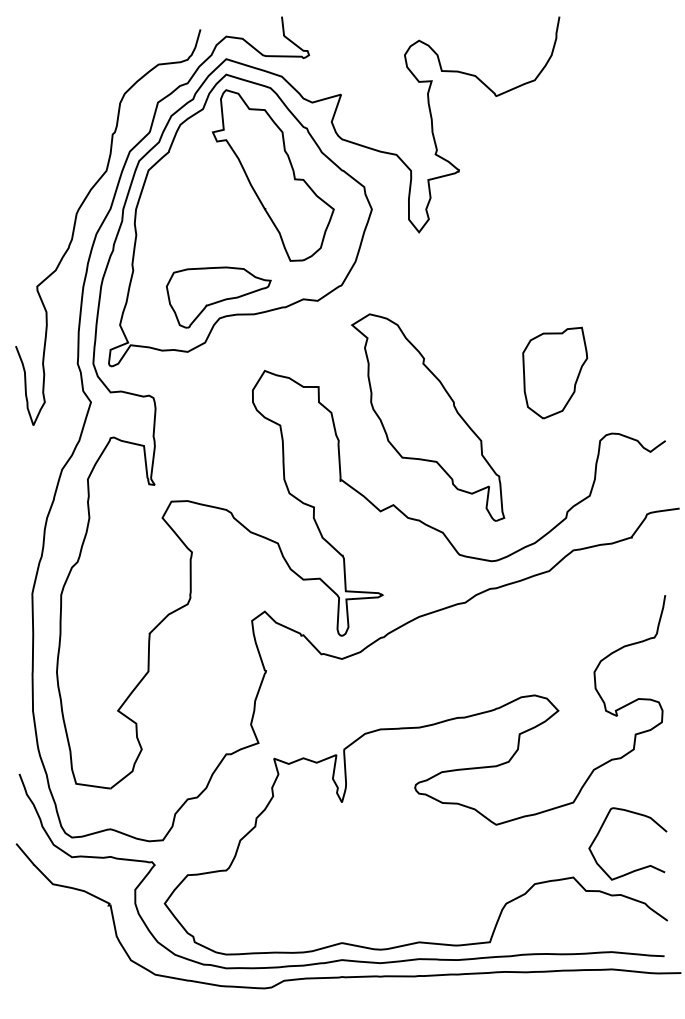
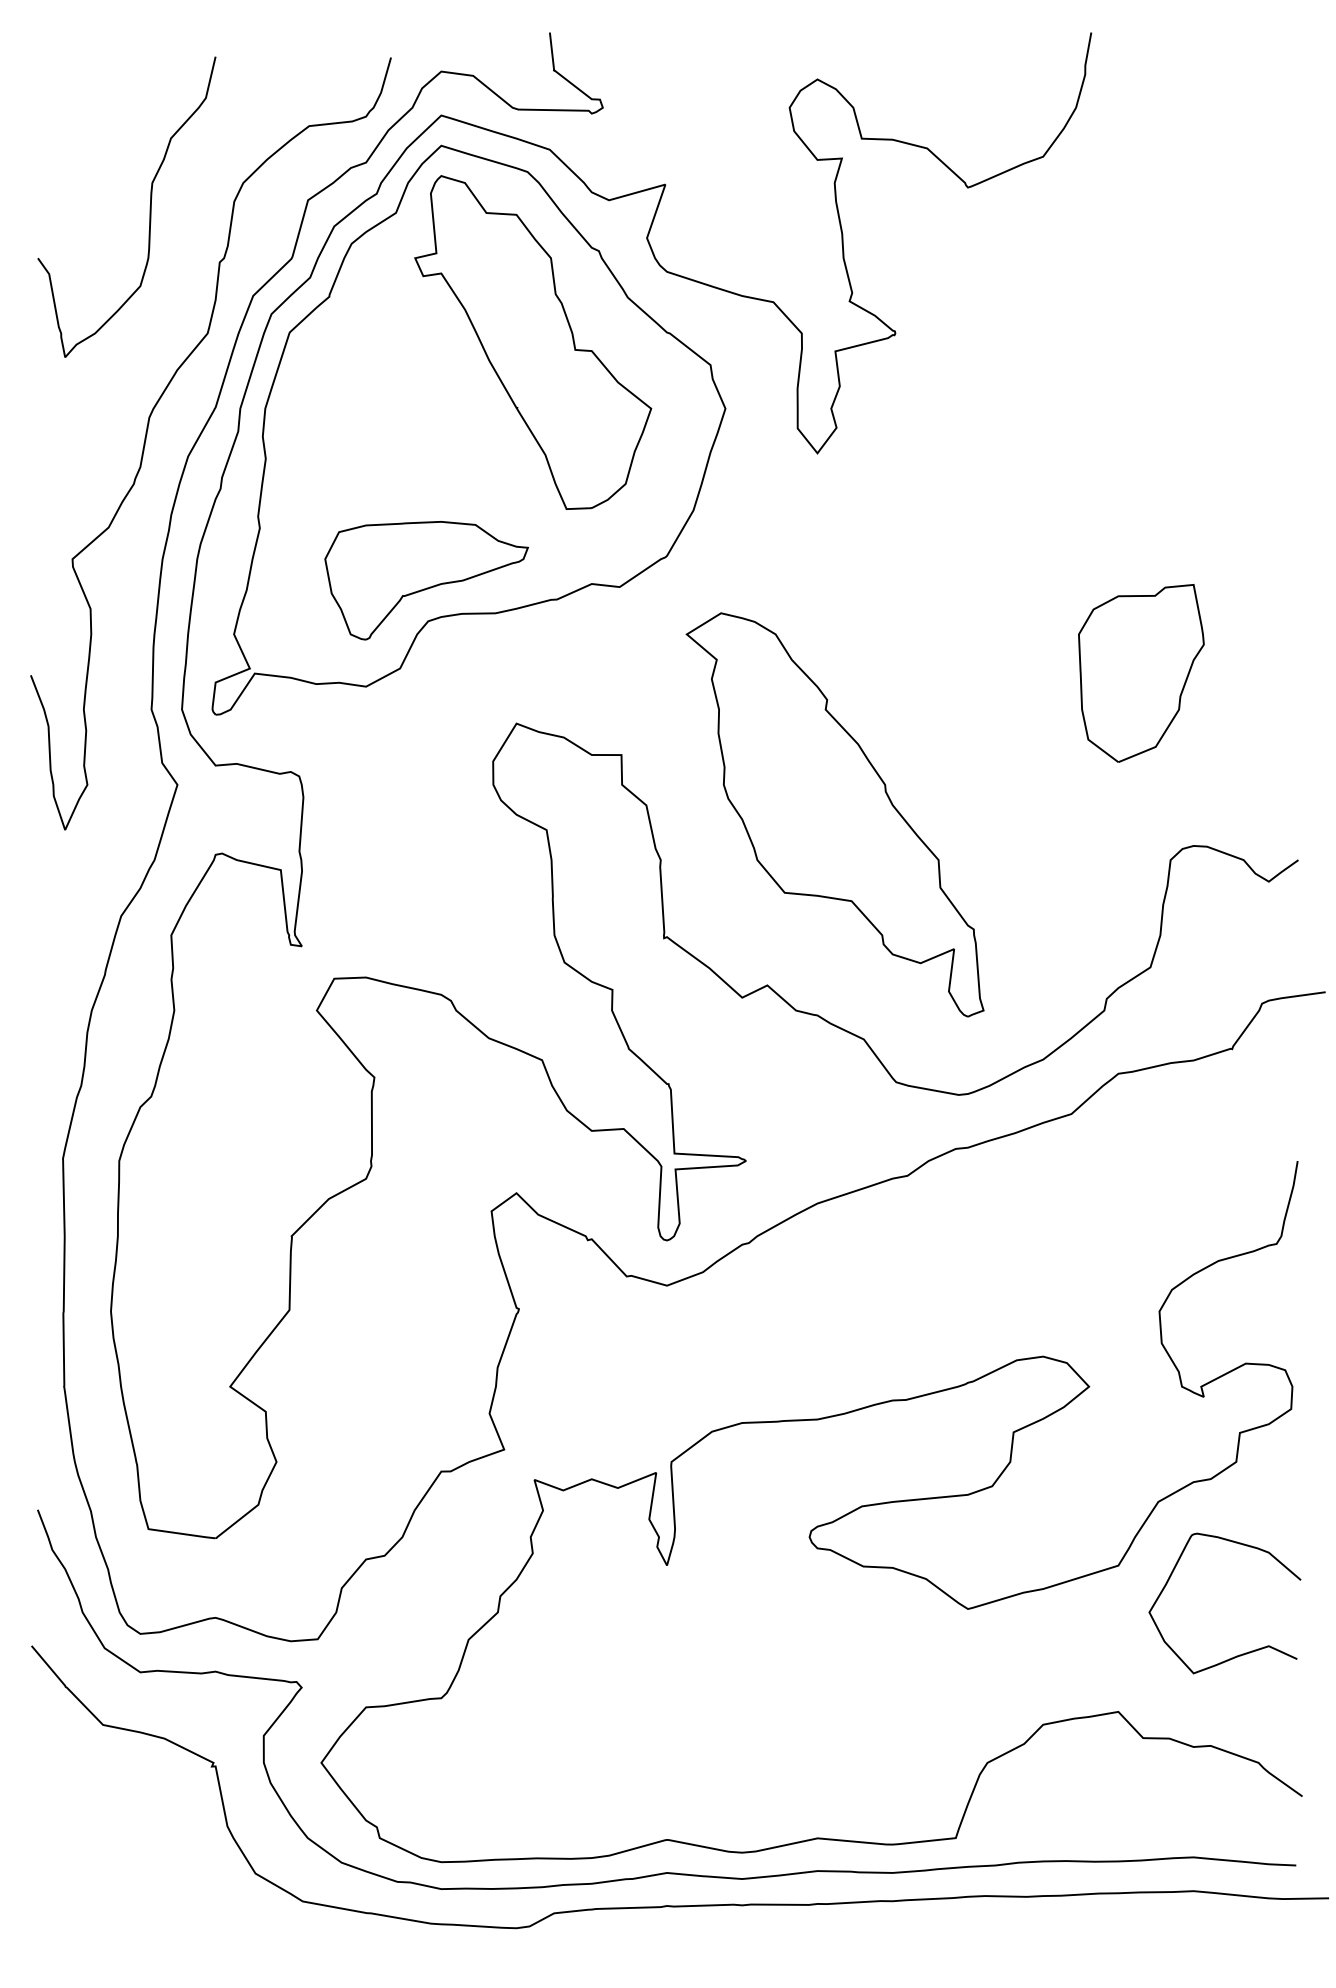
curve: (76, 106) -> (149, 207), added
part: (555, 372) -> (1142, 672), moved
curve: (635, 869) -> (1239, 1653), moved

